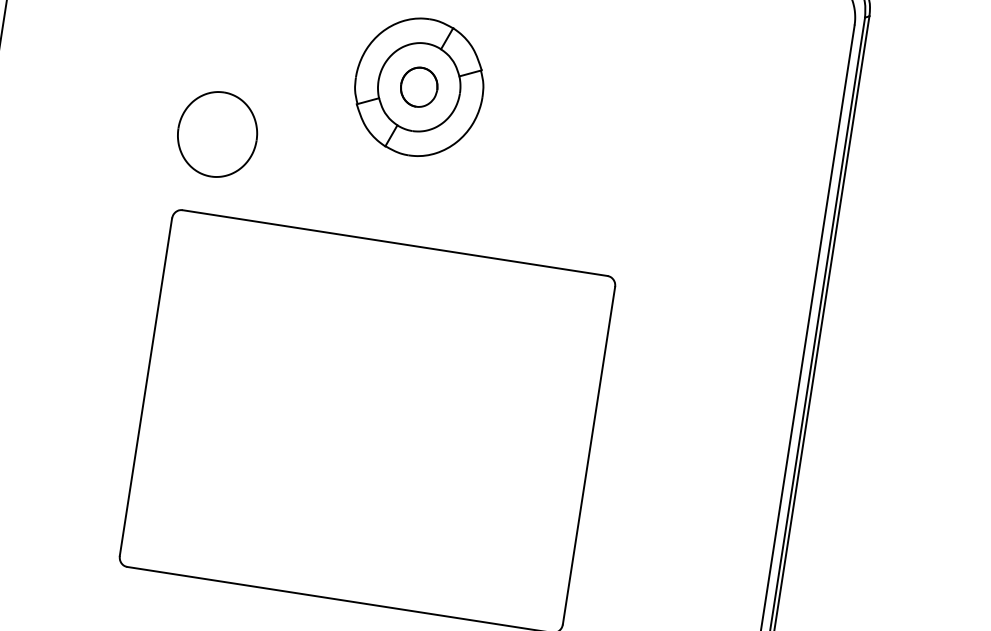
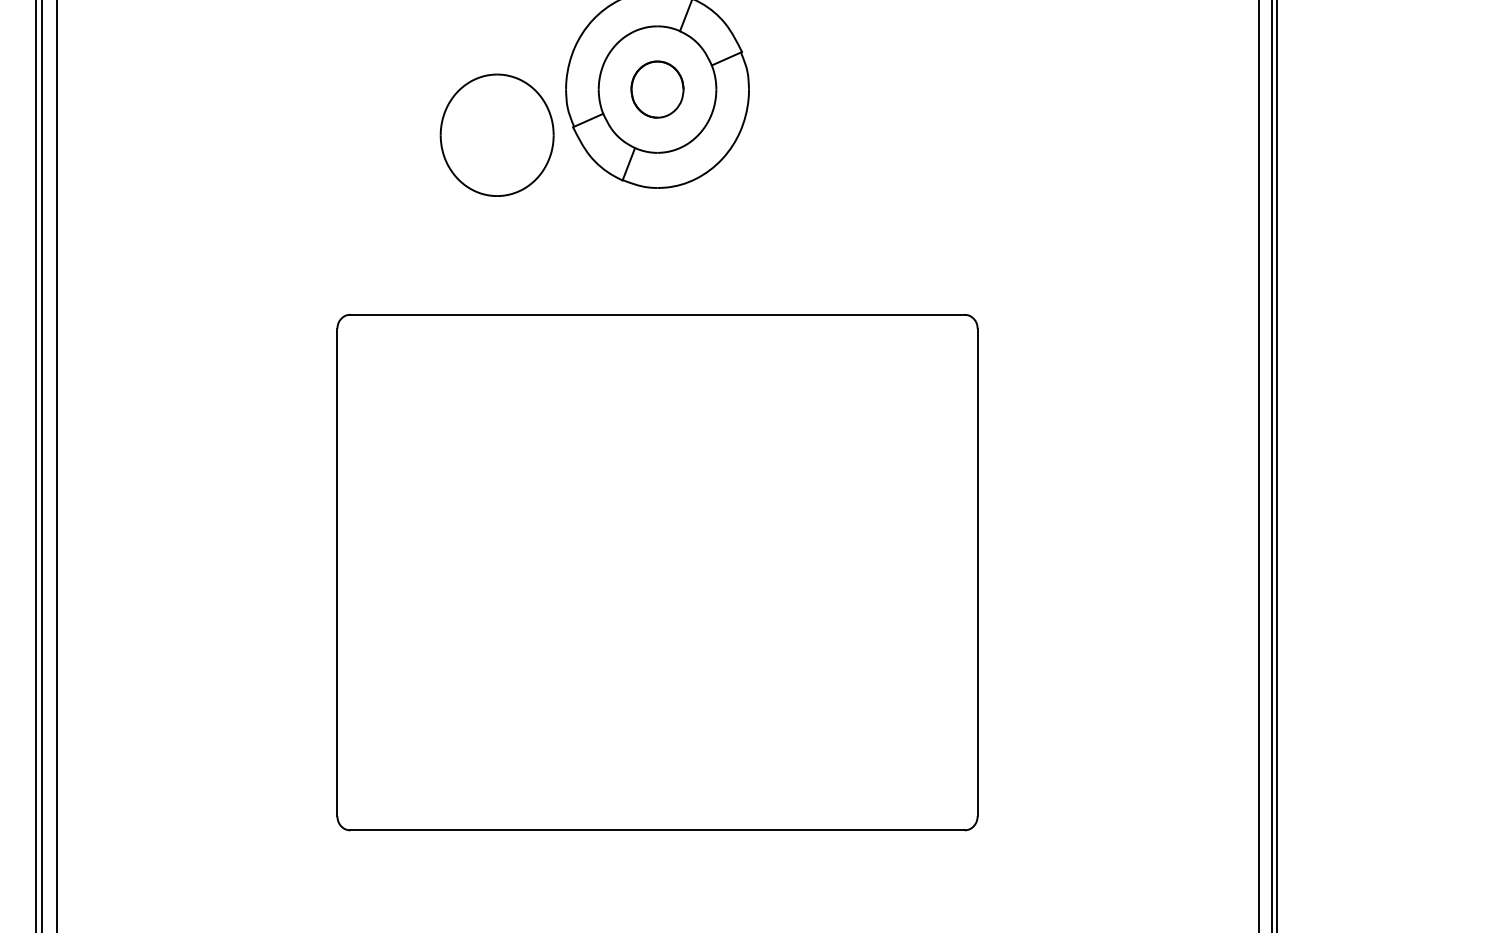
part: (217, 133) -> (496, 134), moved

